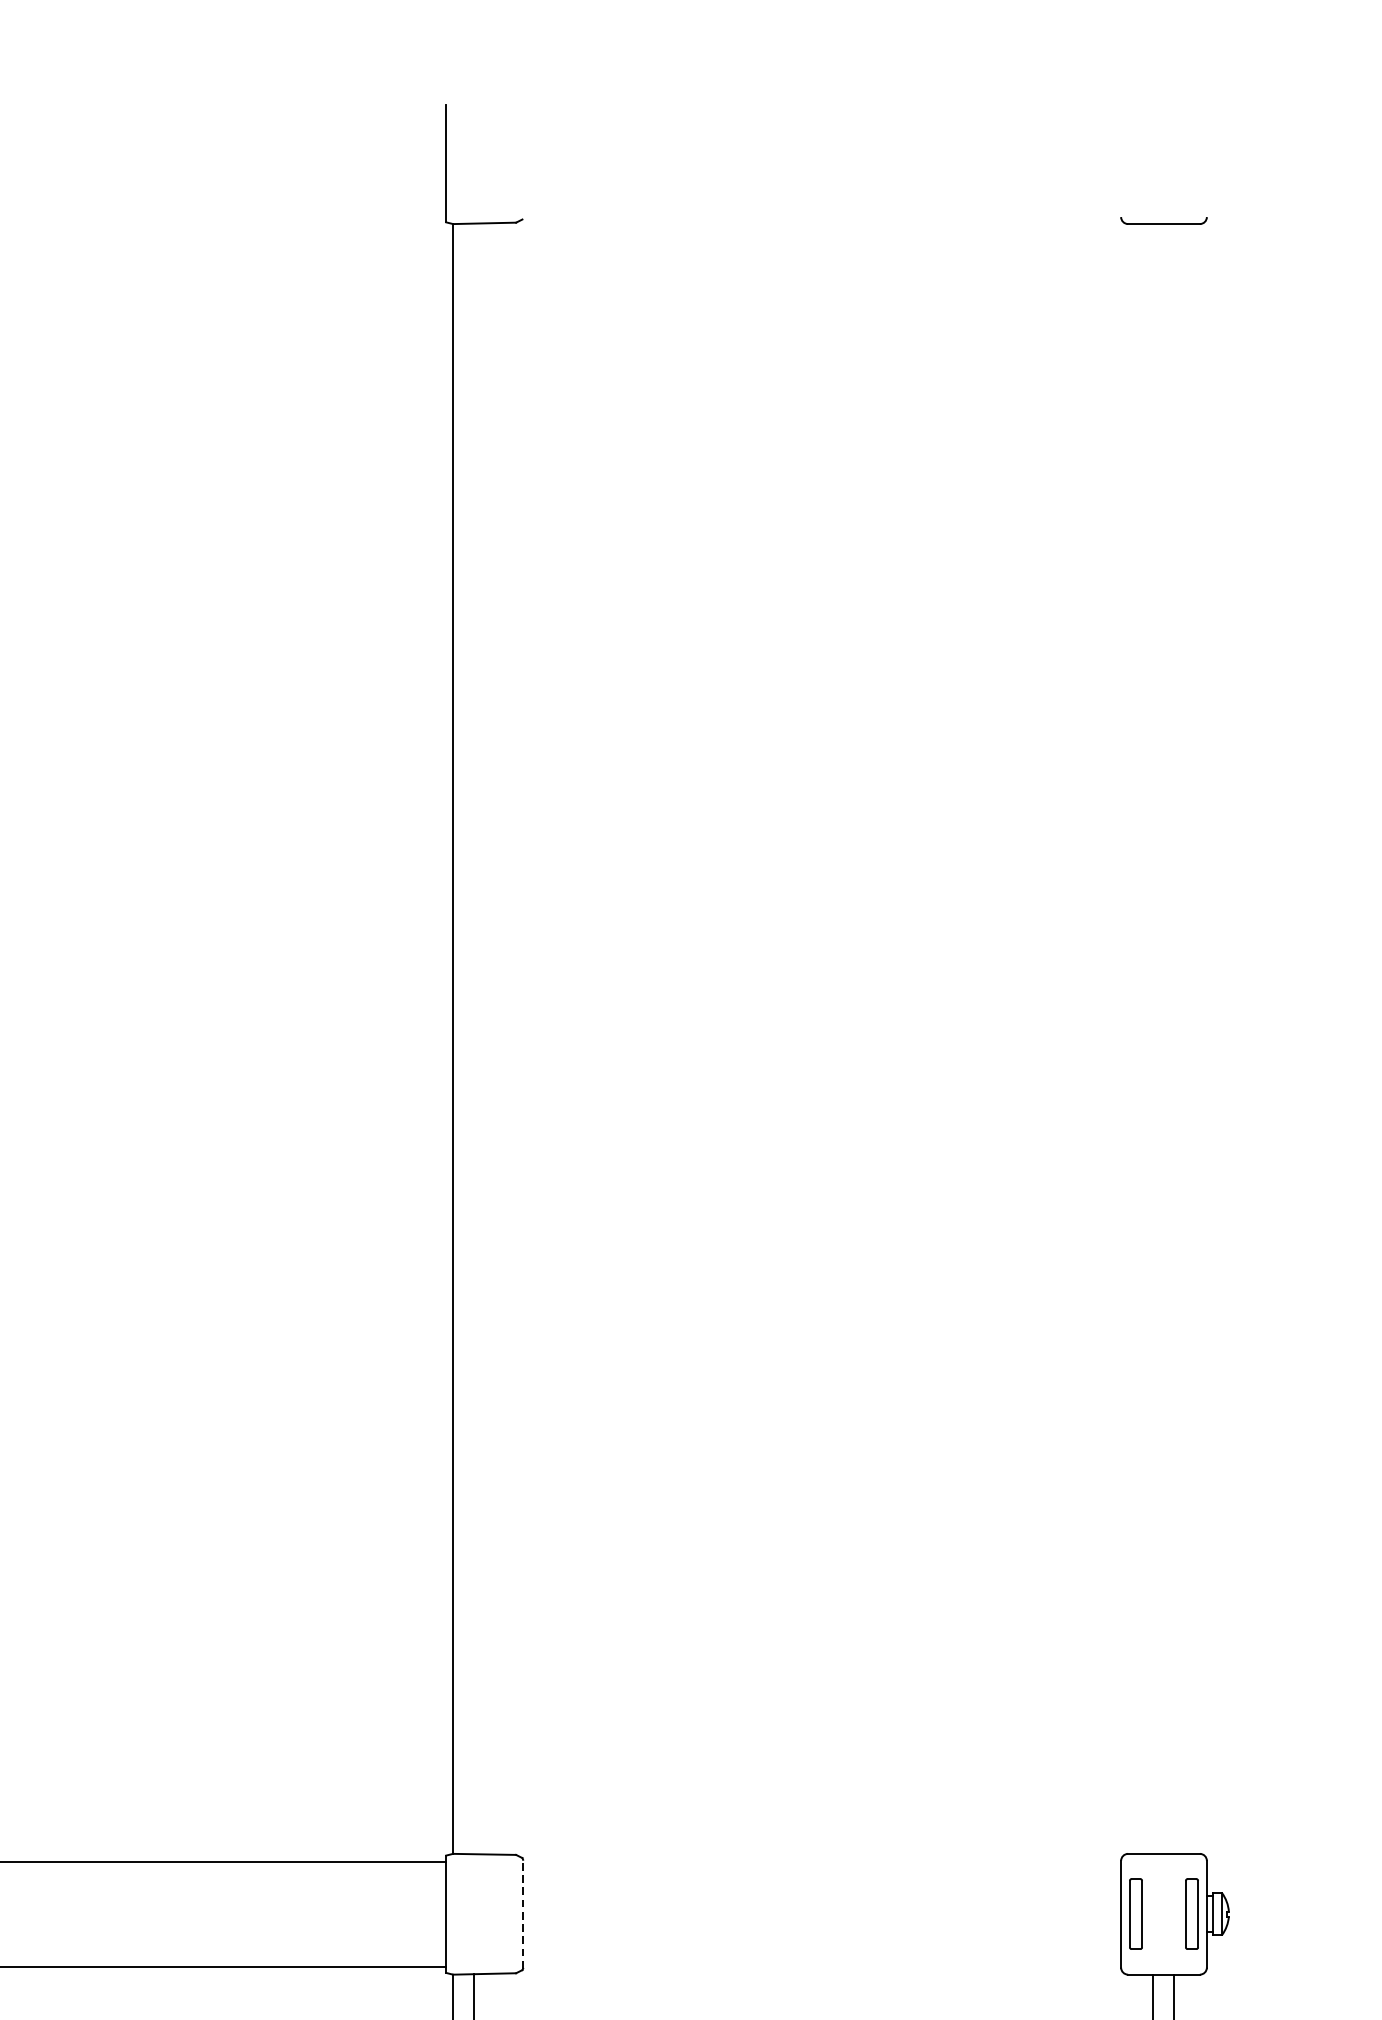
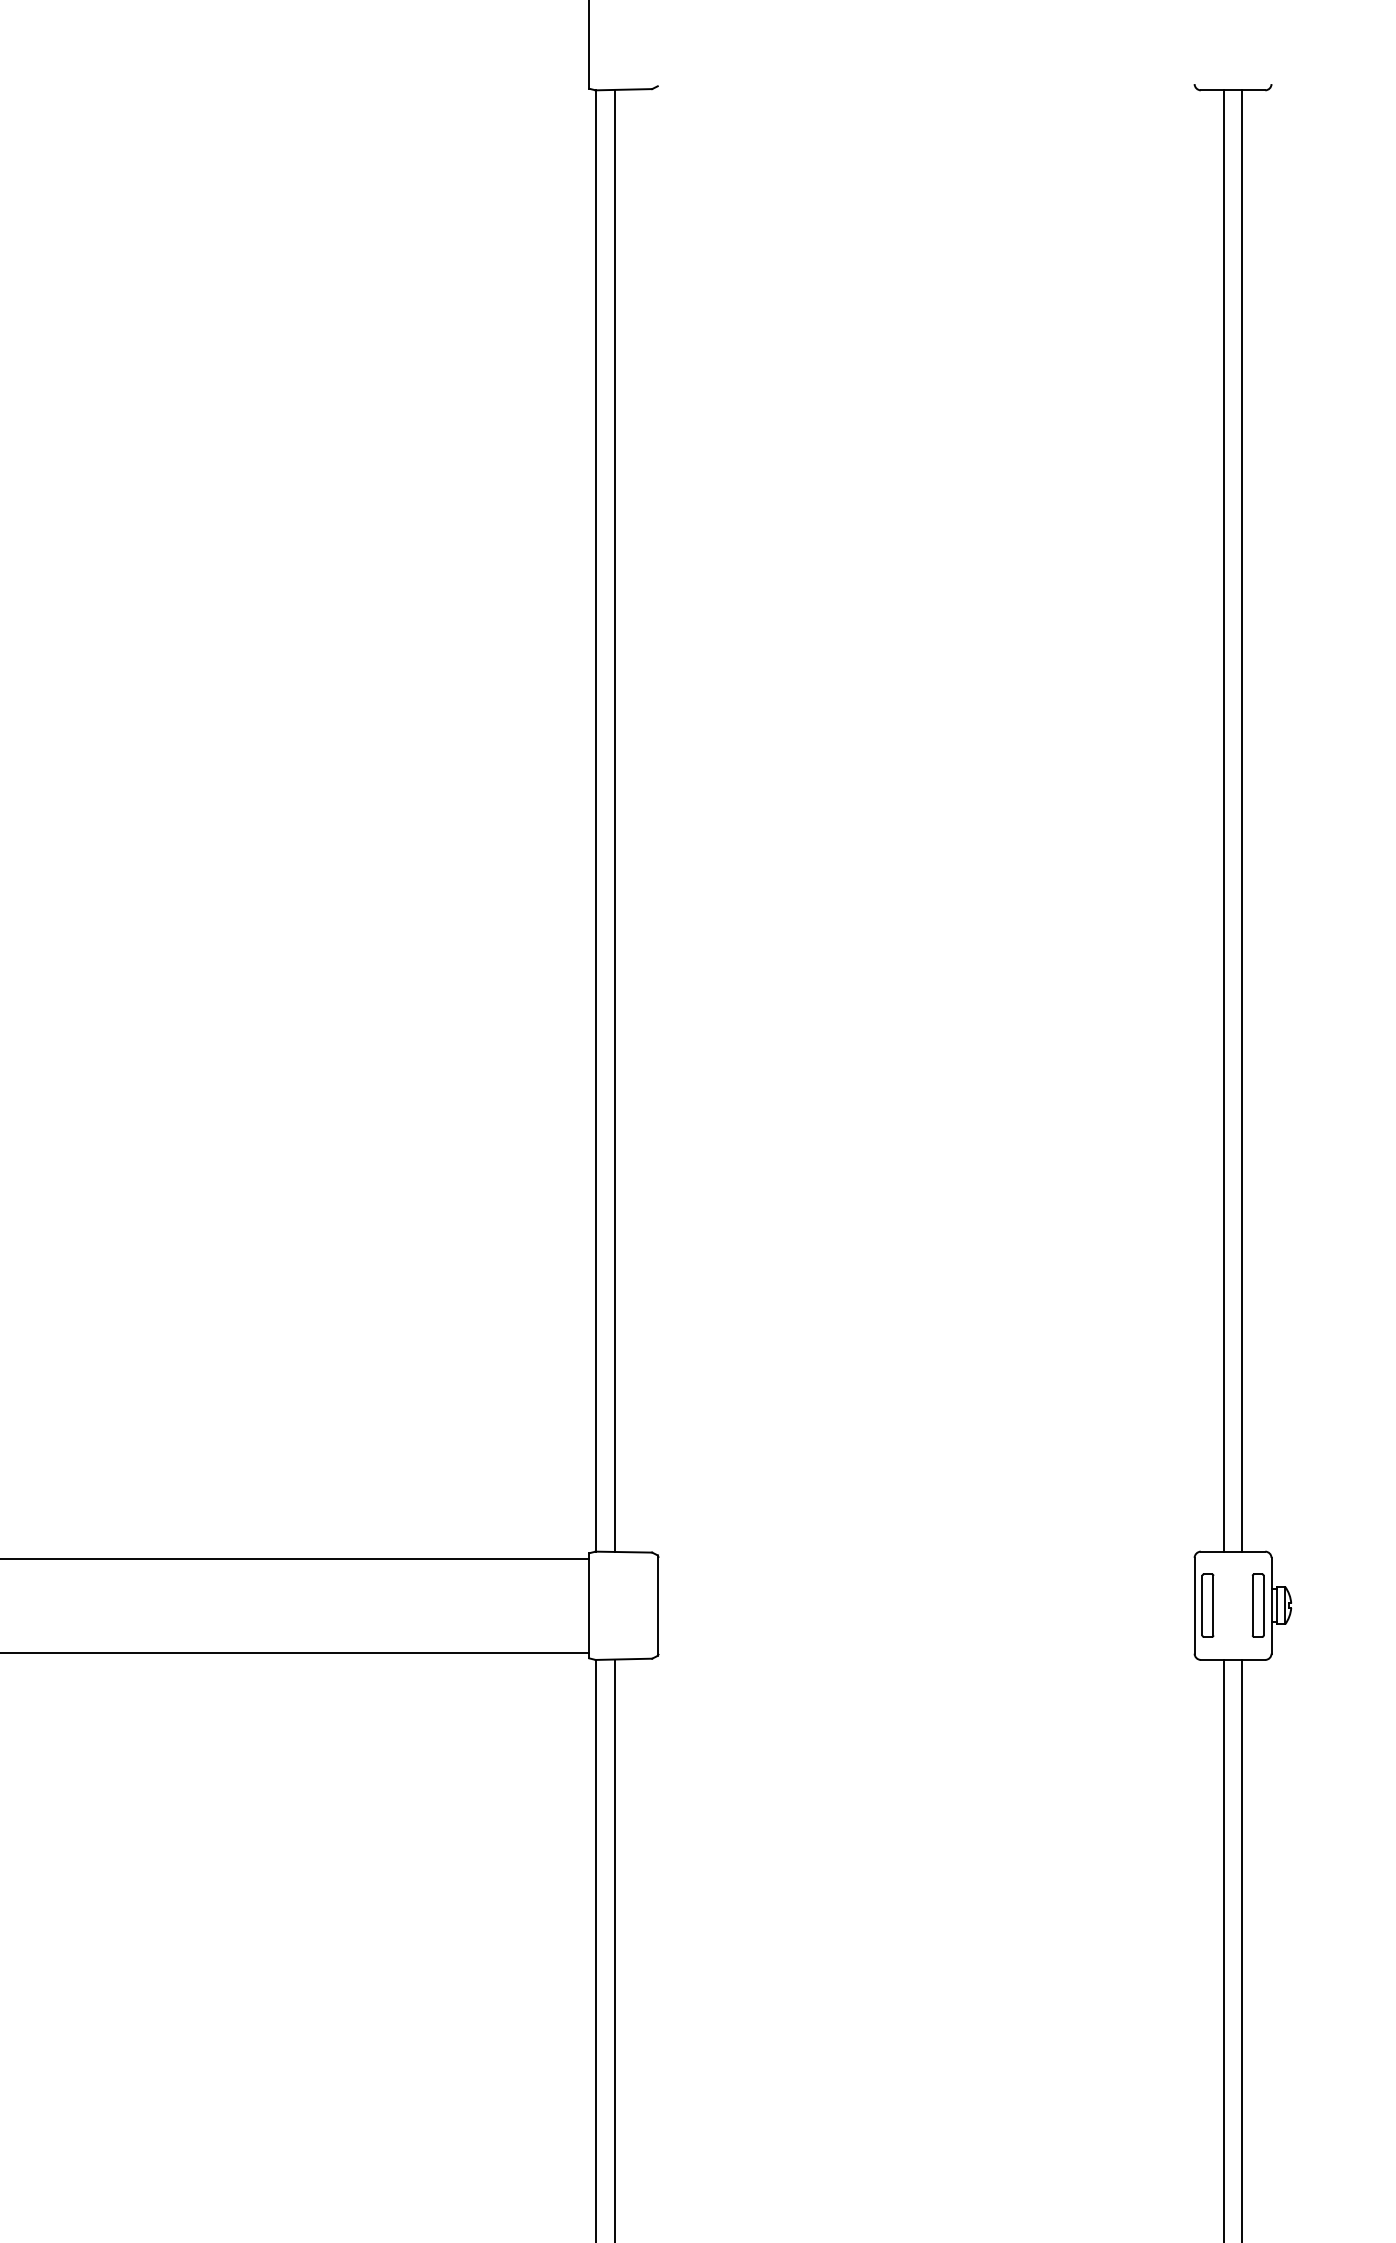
line: (474, 1038) -> (614, 820), added
line: (1153, 1038) -> (1223, 820), added
line: (1174, 1038) -> (1242, 820), added
line: (523, 1913) -> (658, 1605), dashed -> solid

